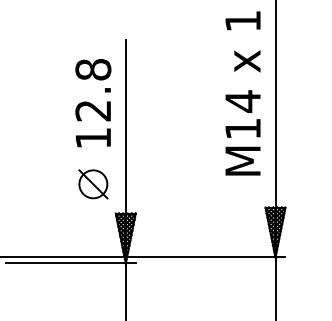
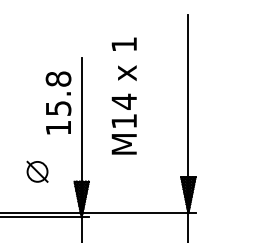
text: (241, 92) -> (123, 95), moved
text: (93, 110) -> (58, 108), 12.8 -> 15.8
part: (93, 183) -> (37, 171), moved

